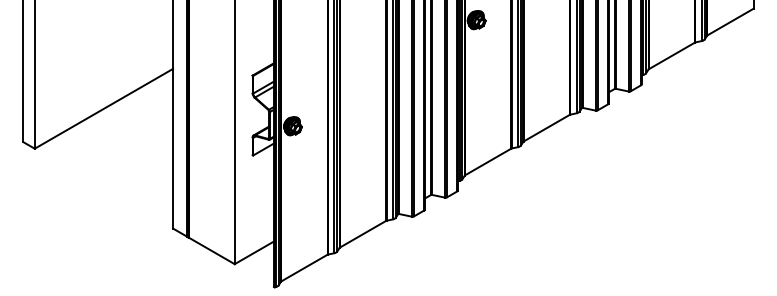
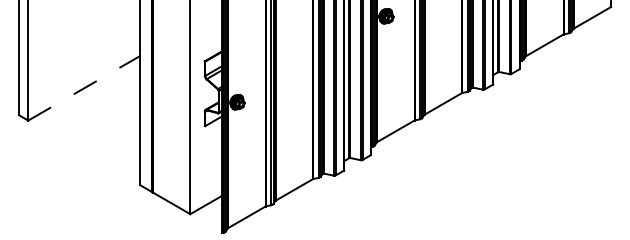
line: (103, 108) -> (83, 87), solid -> dashed

